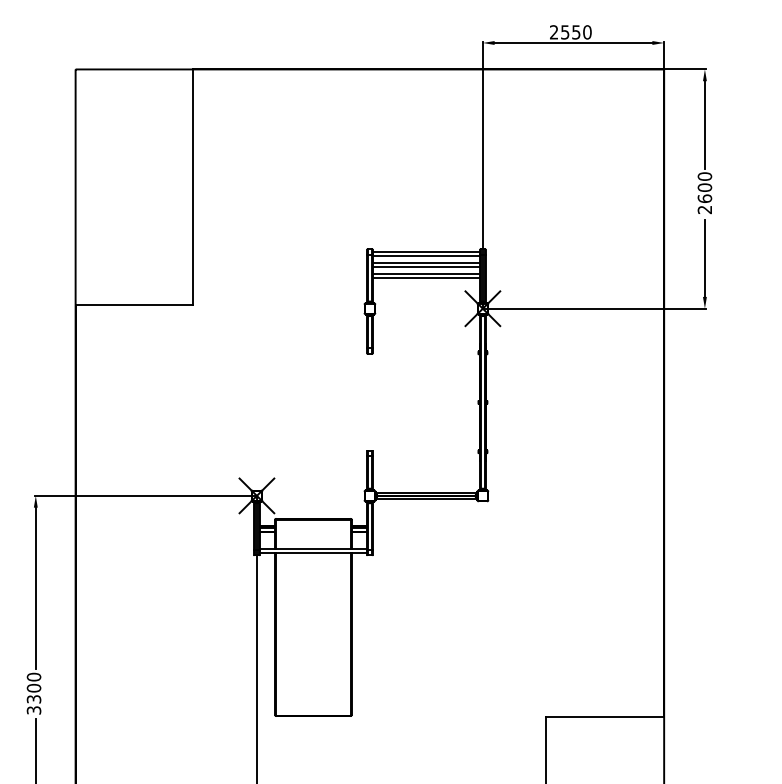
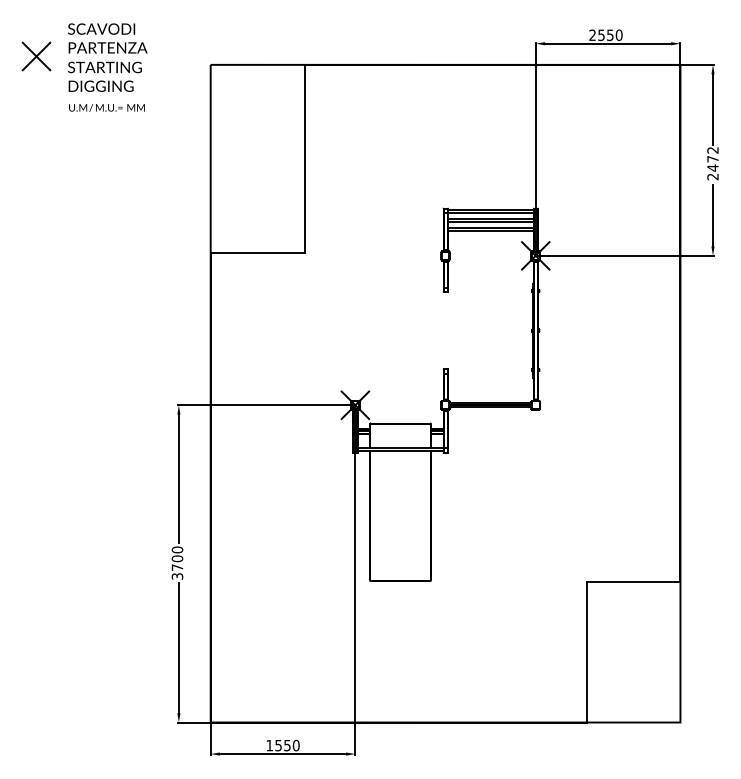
text: (704, 188) -> (712, 159), 2600 -> 2472
text: (34, 699) -> (177, 567), 3300 -> 3700

